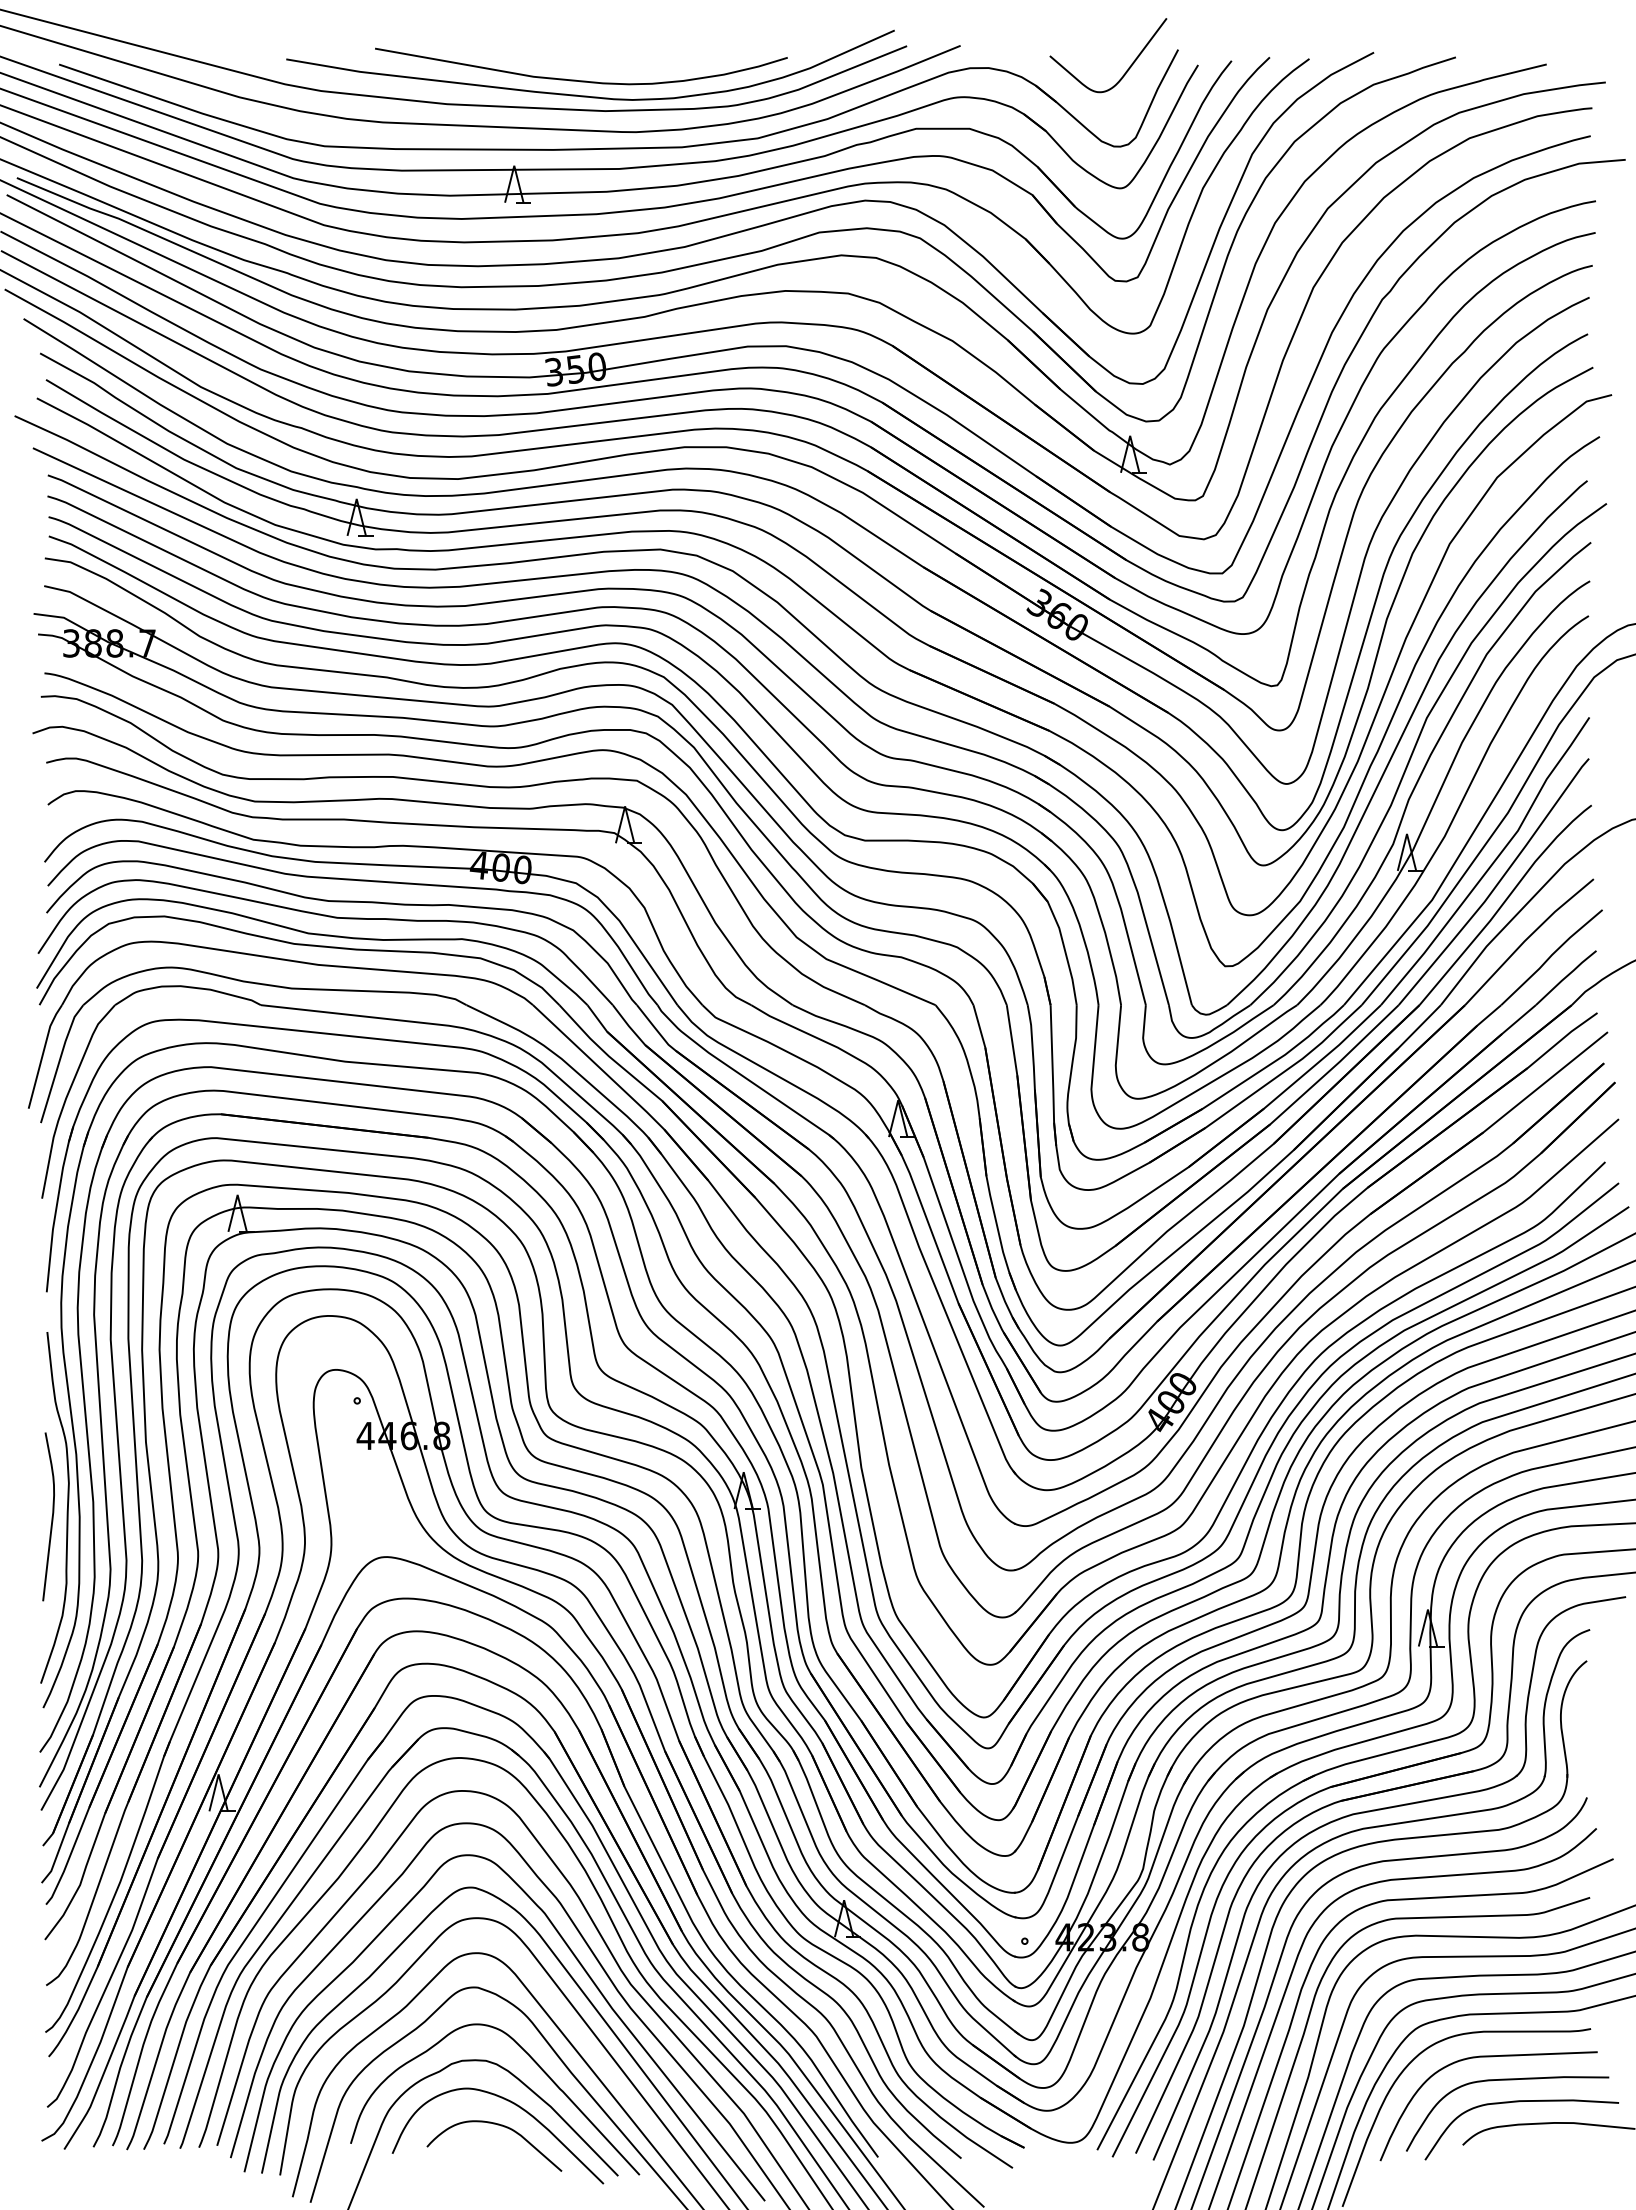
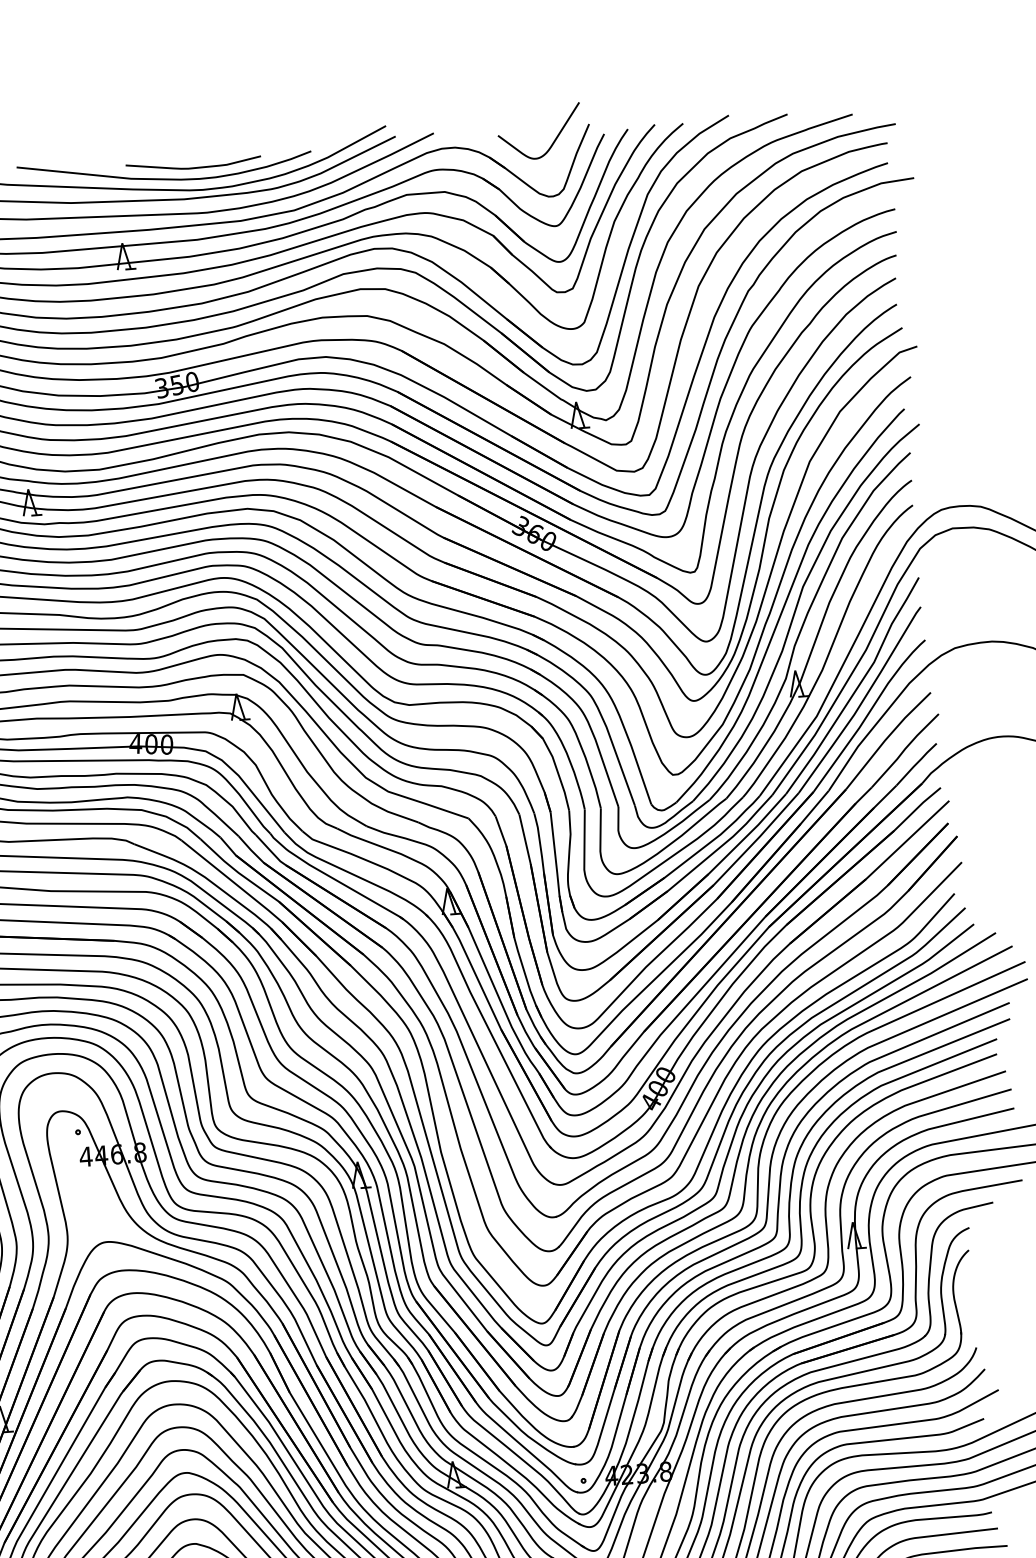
curve: (622, 67) -> (194, 167), added

